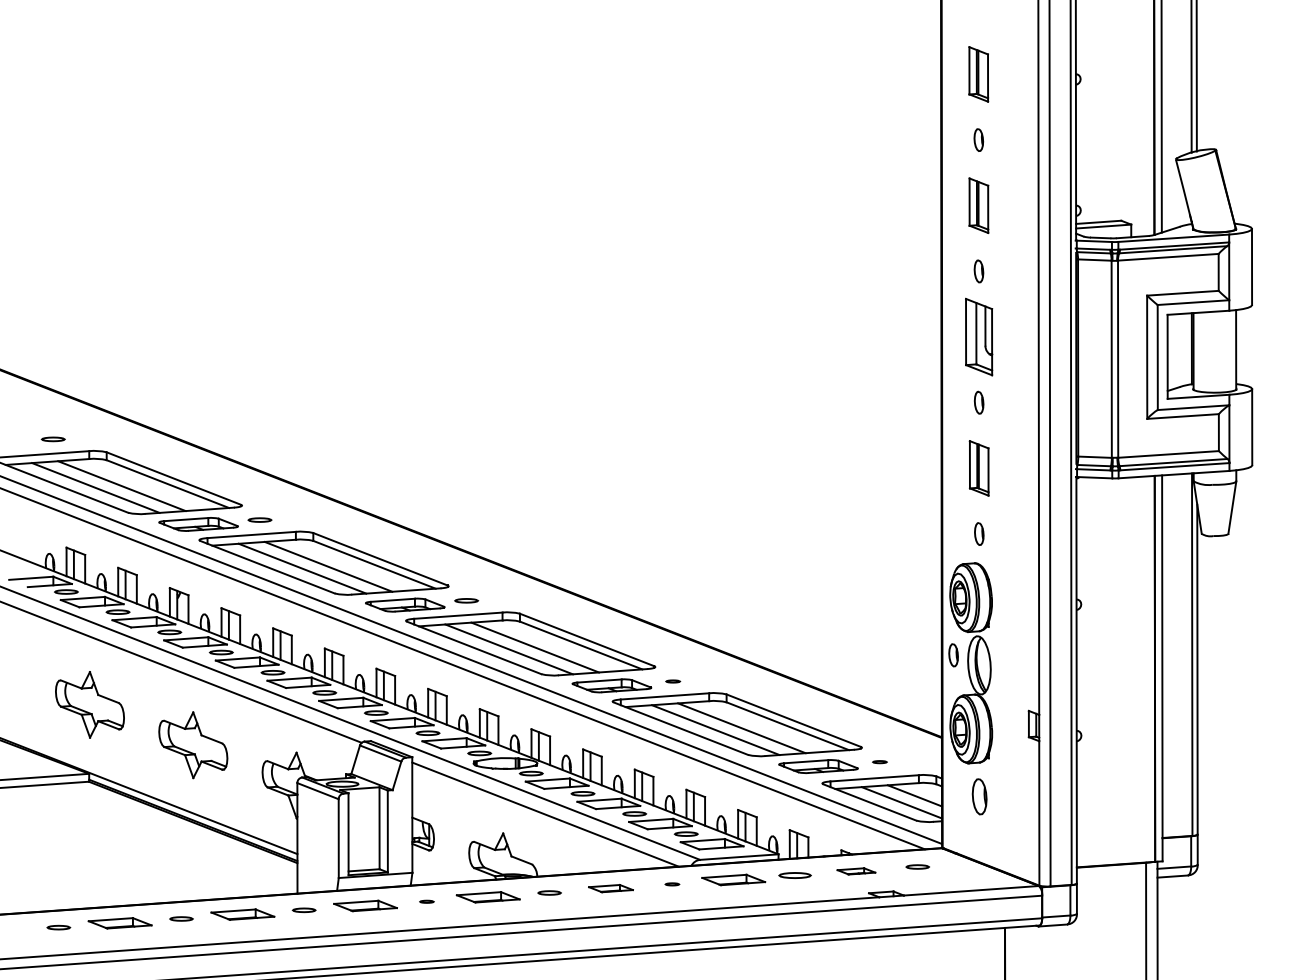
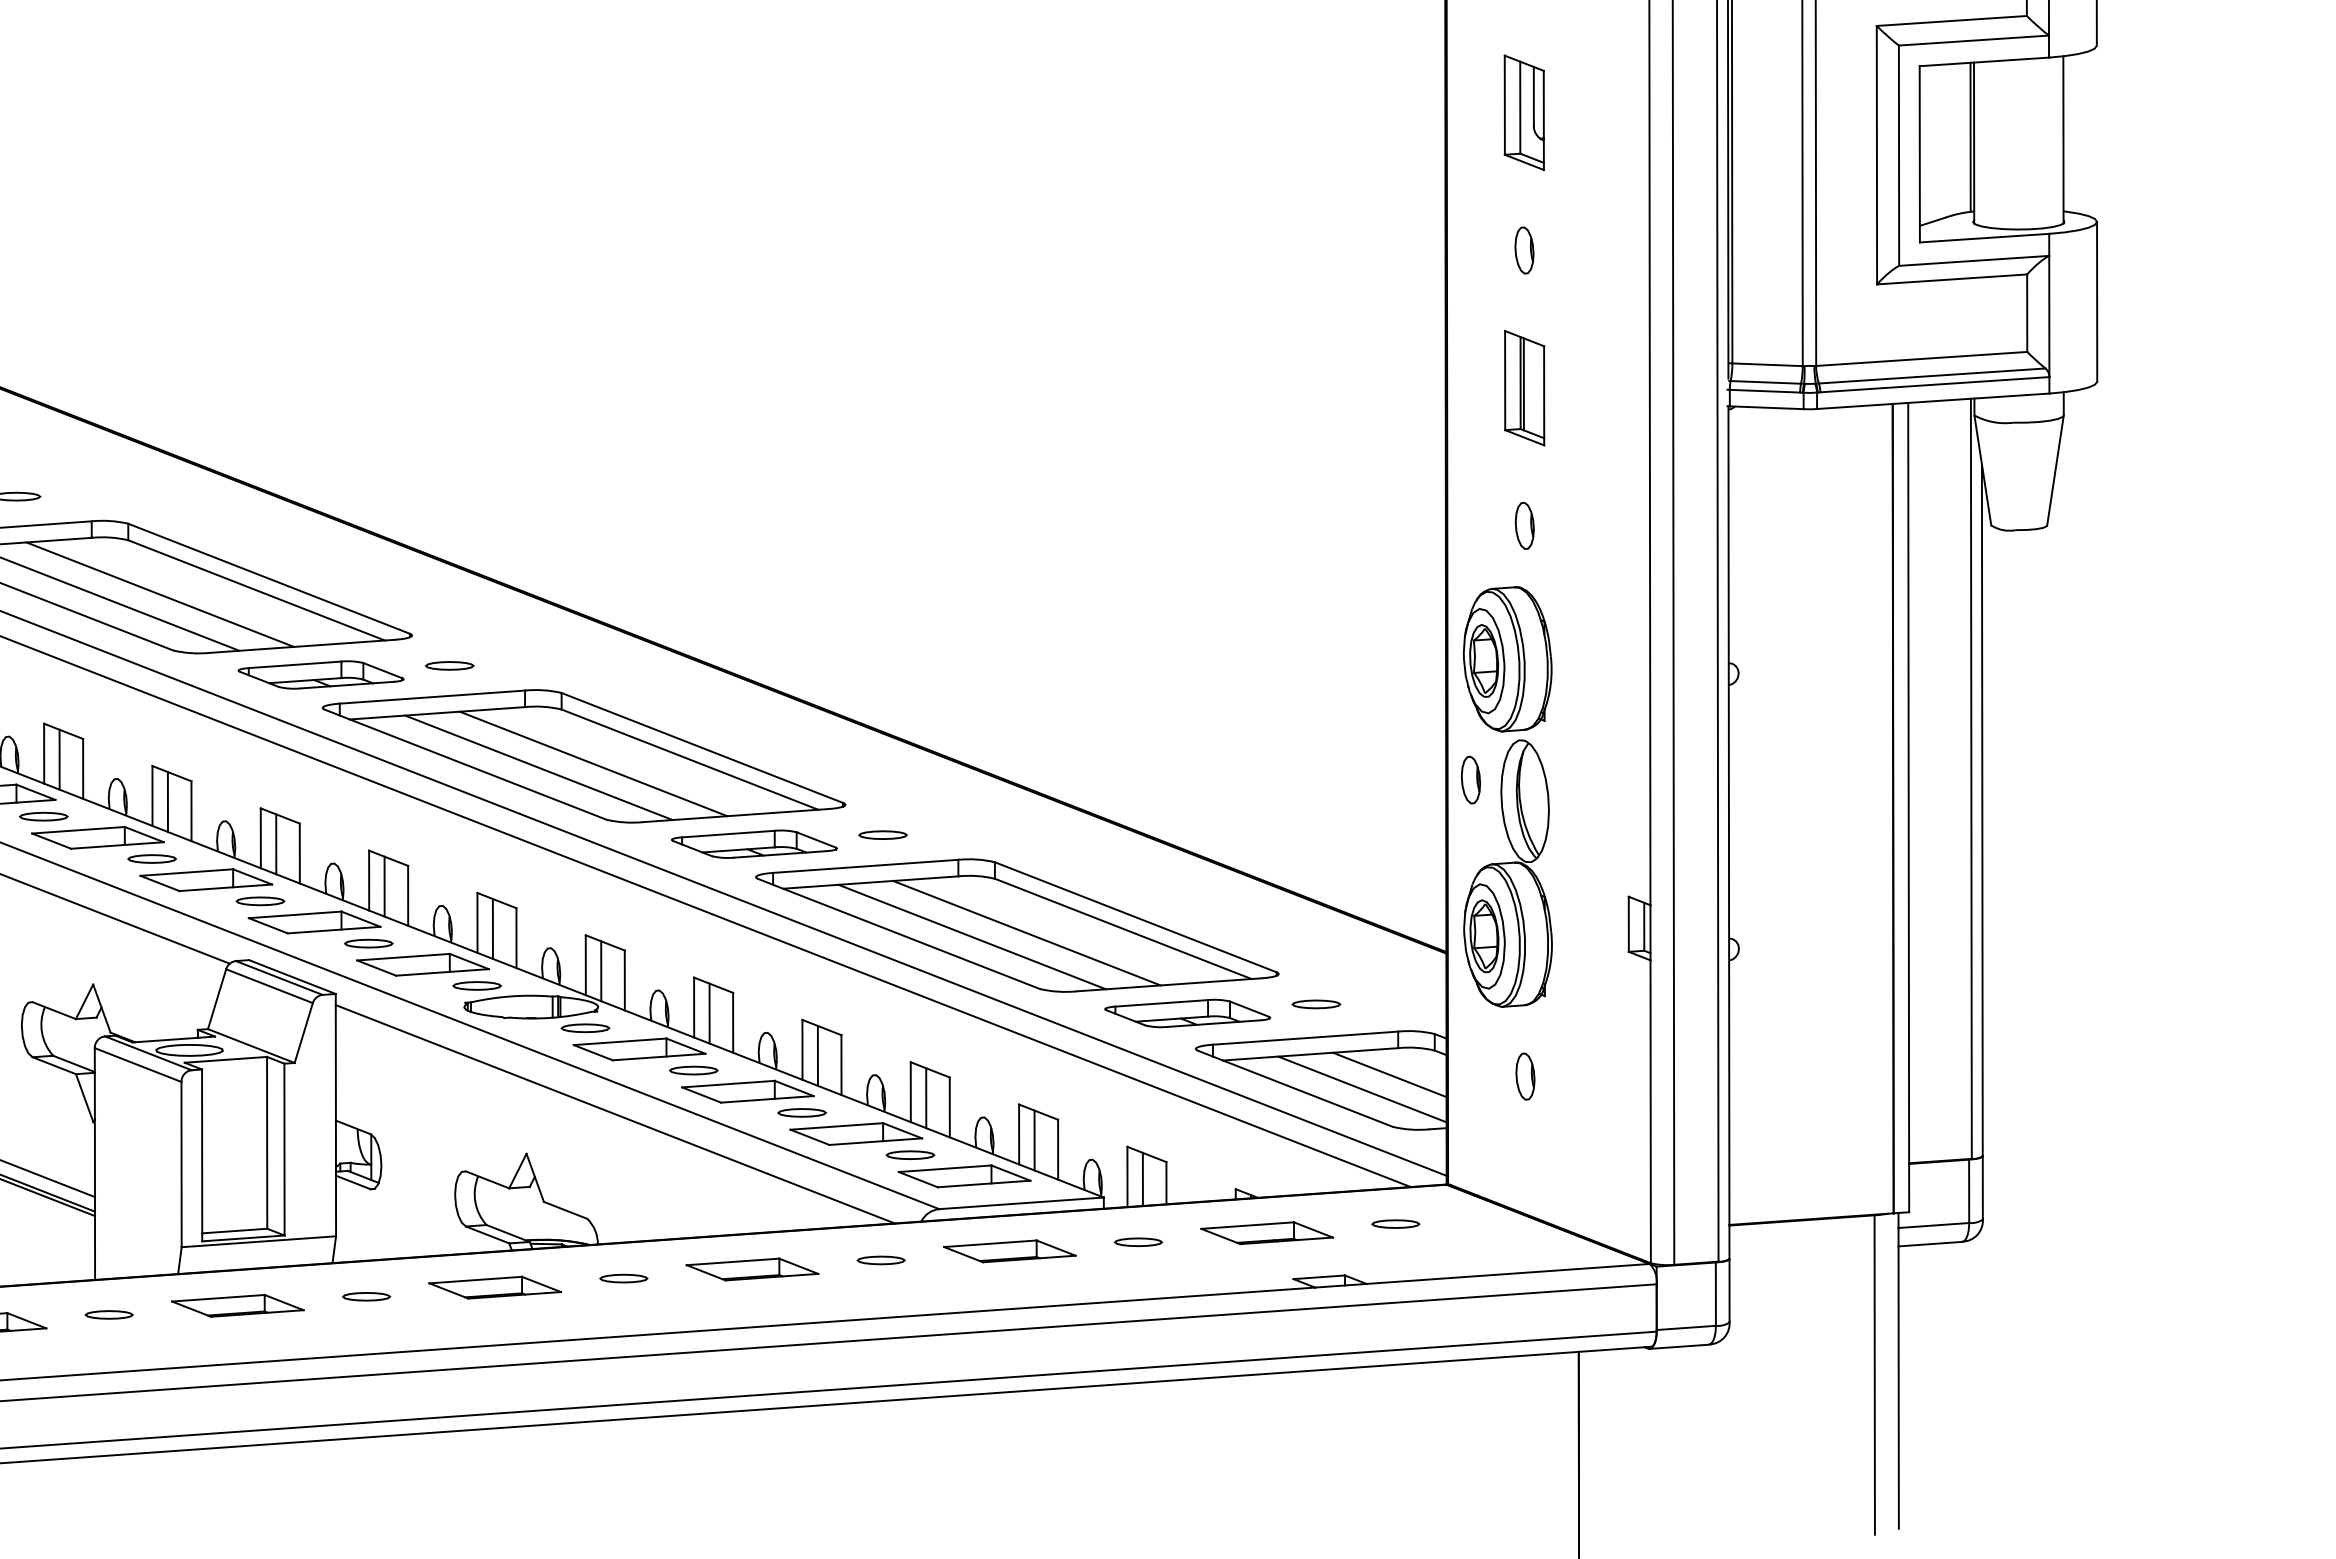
part: (978, 336) -> (1523, 111), size x0.71
part: (672, 681) -> (881, 835), size x1.67
part: (879, 761) -> (1315, 1002), size x1.67
part: (979, 796) -> (1525, 1076), size x0.62
part: (856, 871) -> (1267, 1233), size x1.67
part: (794, 875) -> (1137, 1241), size x0.71
part: (672, 884) -> (881, 1260), size x1.67
part: (610, 888) -> (751, 1269), size x1.43
part: (426, 901) -> (365, 1296), size x1.67

